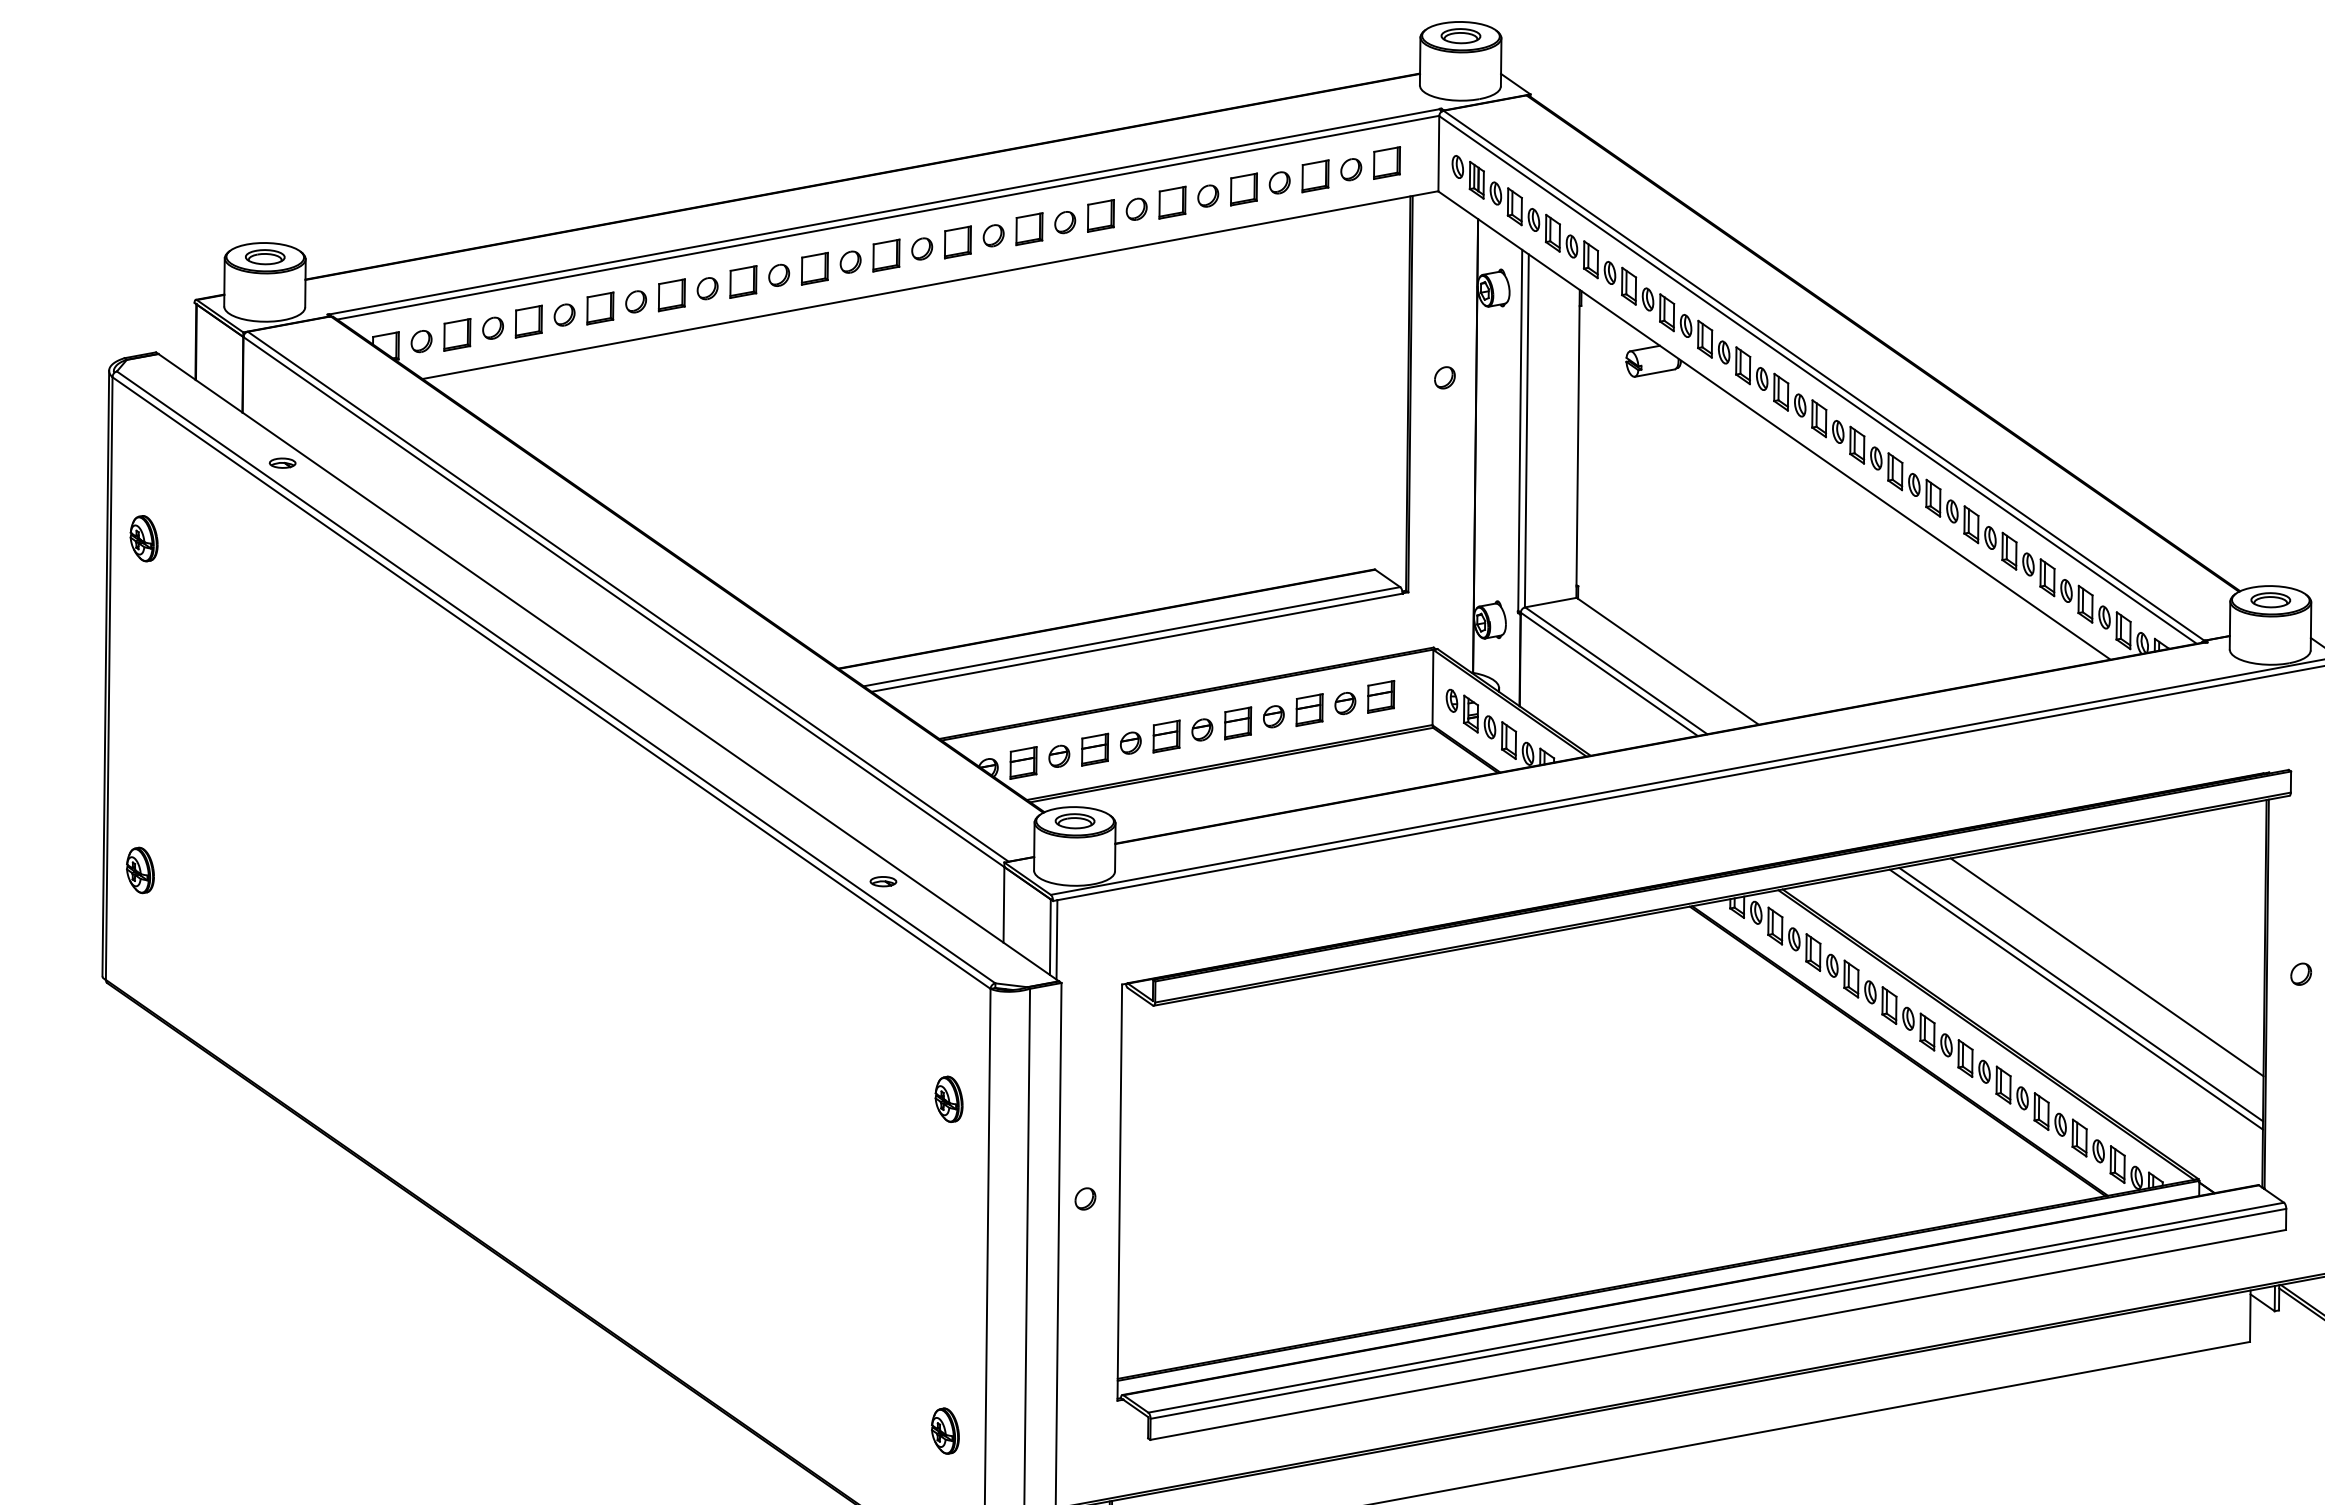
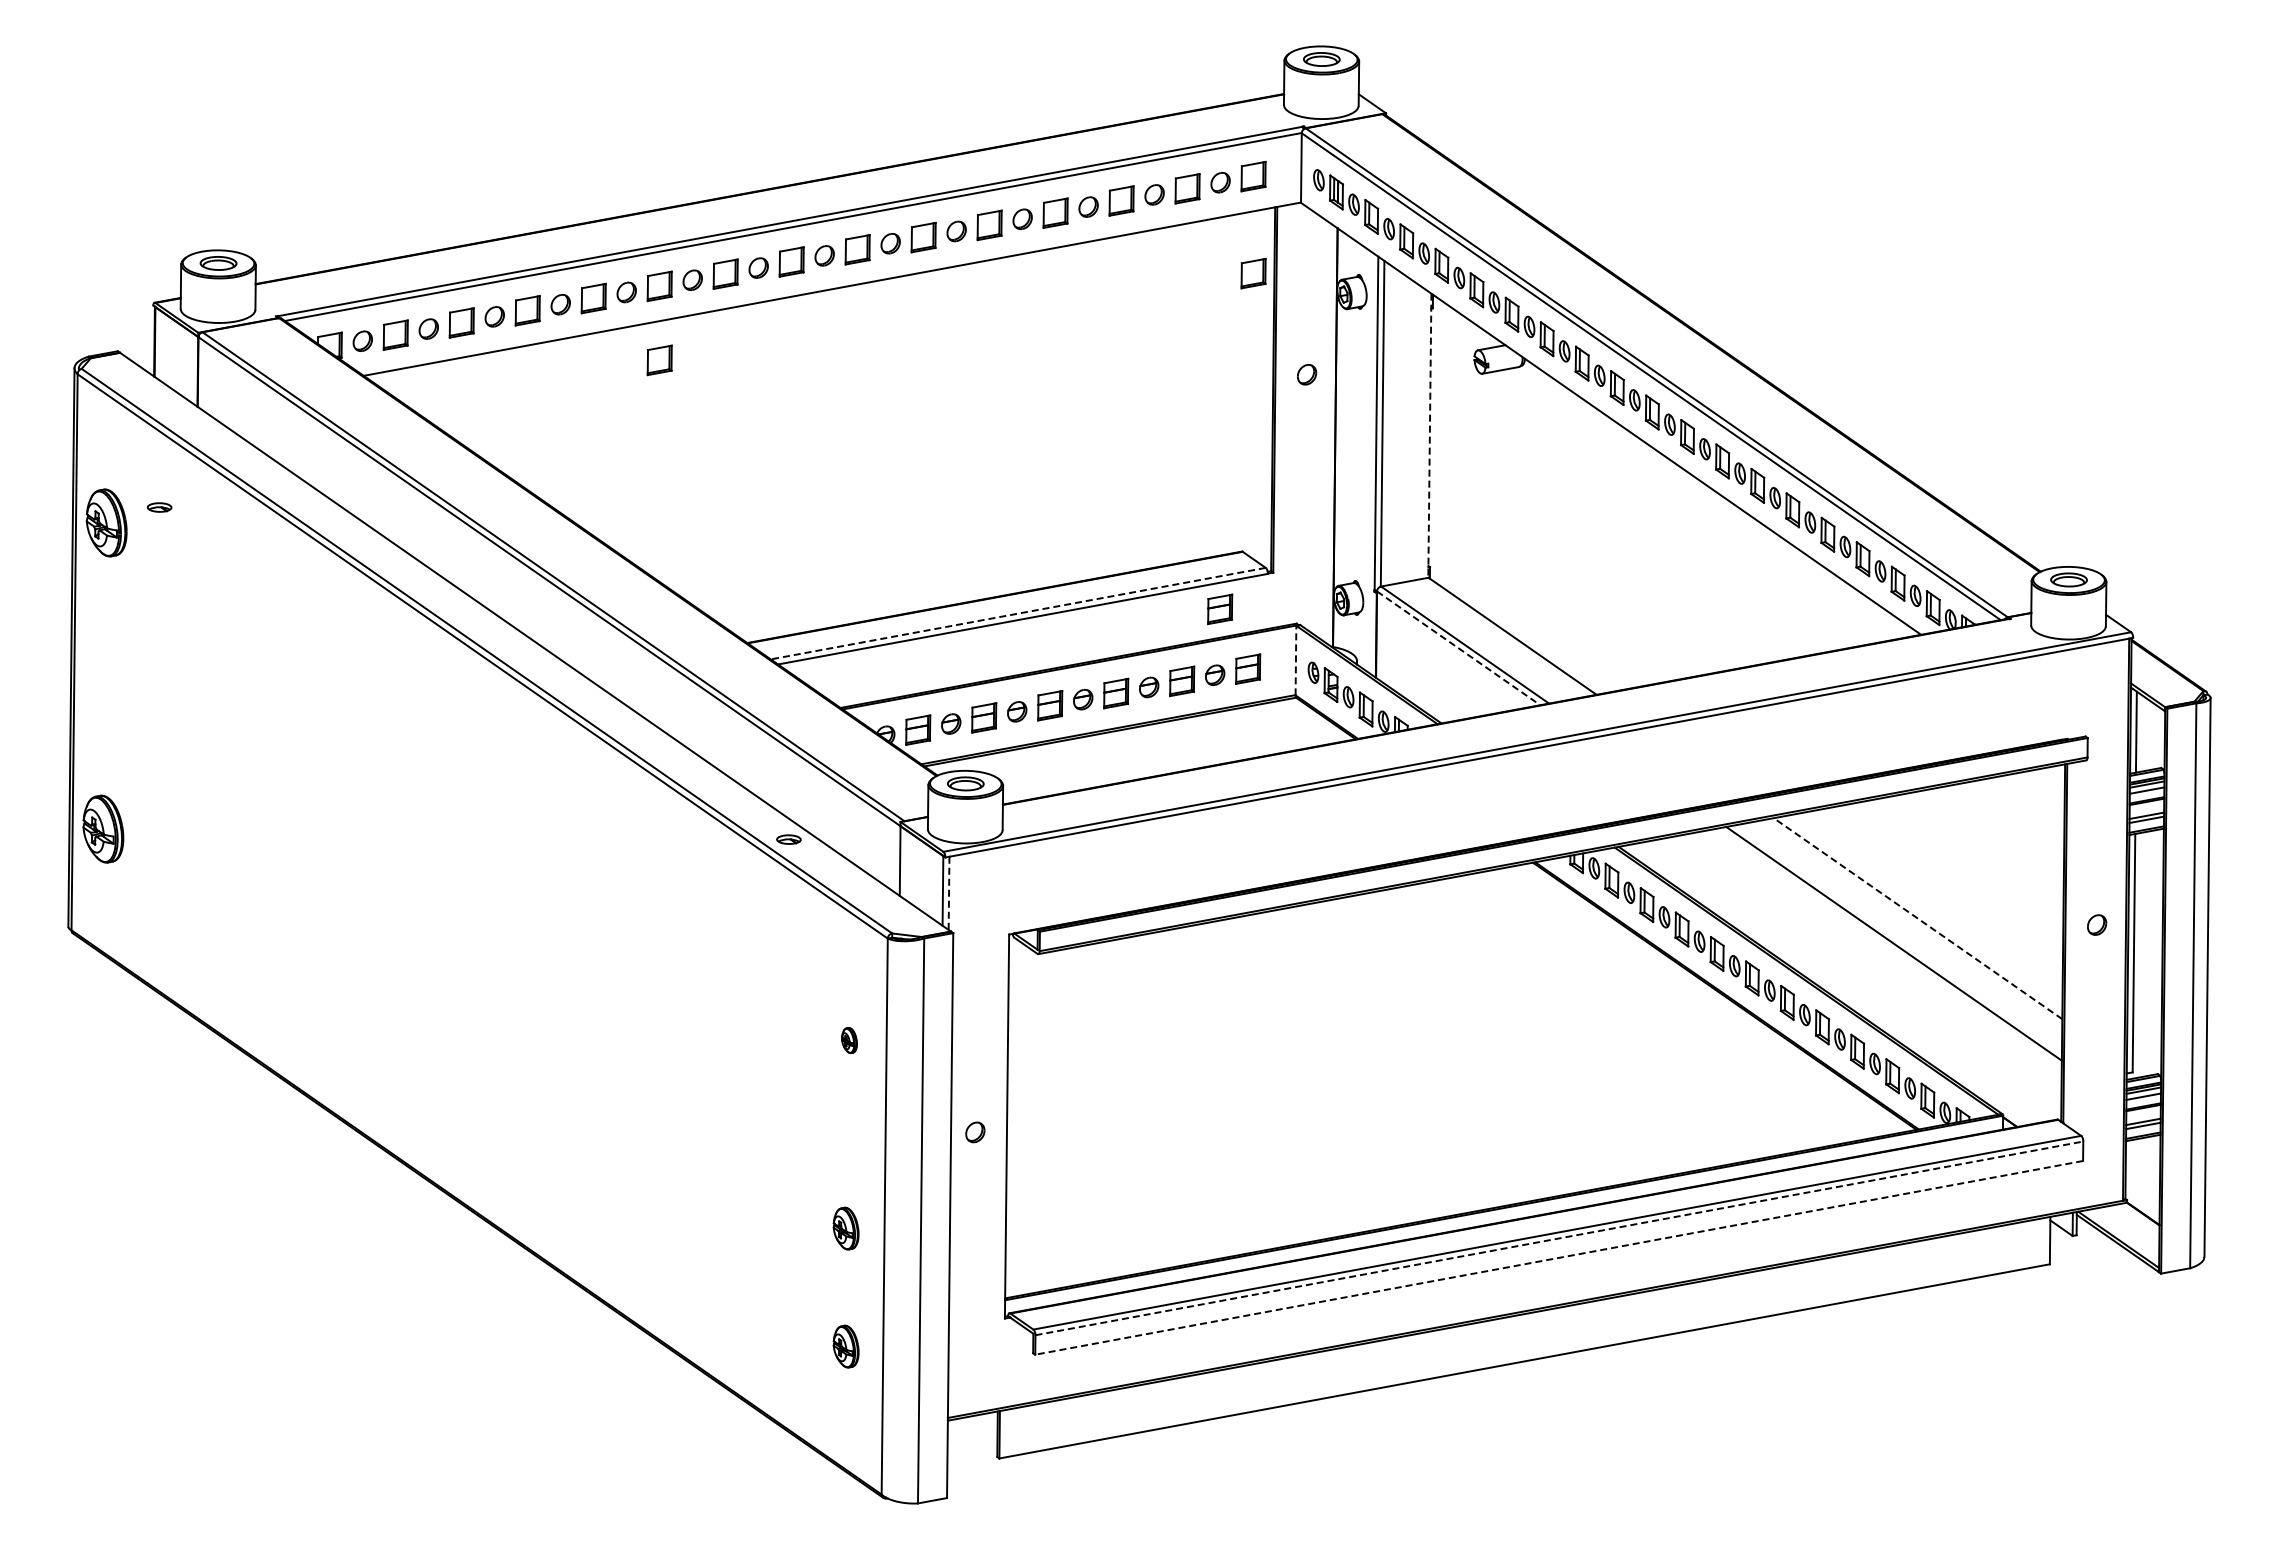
part: (1386, 268) -> (1253, 273), added
part: (743, 362) -> (659, 360), added
line: (1577, 444) -> (1429, 436), solid -> dashed
part: (282, 463) -> (159, 507), moved
part: (143, 539) -> (106, 523), size x1.6
part: (1351, 632) -> (1220, 609), added
line: (1132, 636) -> (1018, 613), solid -> dashed
line: (1610, 674) -> (1459, 648), solid -> dashed
line: (1432, 687) -> (1295, 660), solid -> dashed
part: (140, 870) -> (103, 829), size x1.6
line: (1057, 940) -> (949, 893), solid -> dashed
line: (2107, 967) -> (1918, 918), solid -> dashed
line: (2076, 999) -> (1889, 948), removed
part: (949, 1099) -> (849, 1040), size x0.6
part: (944, 1303) -> (845, 1228), added
line: (1718, 1313) -> (1559, 1238), solid -> dashed
line: (1718, 1334) -> (1559, 1257), solid -> dashed

